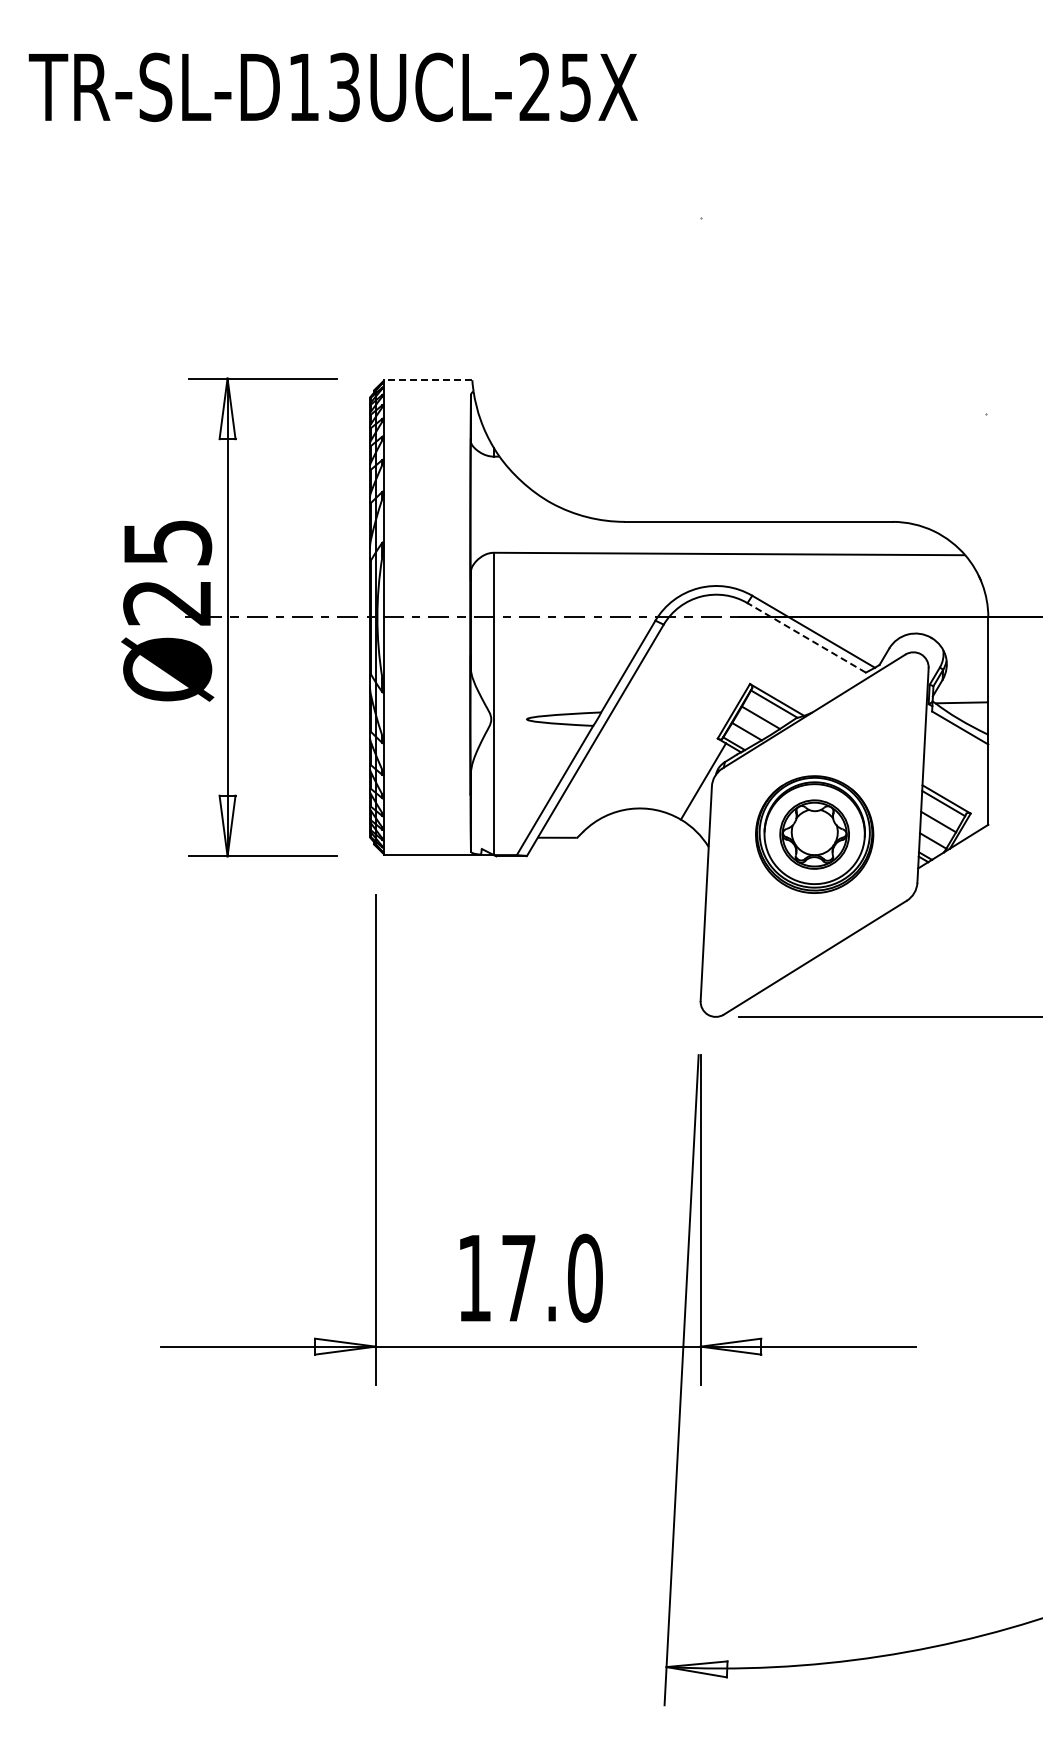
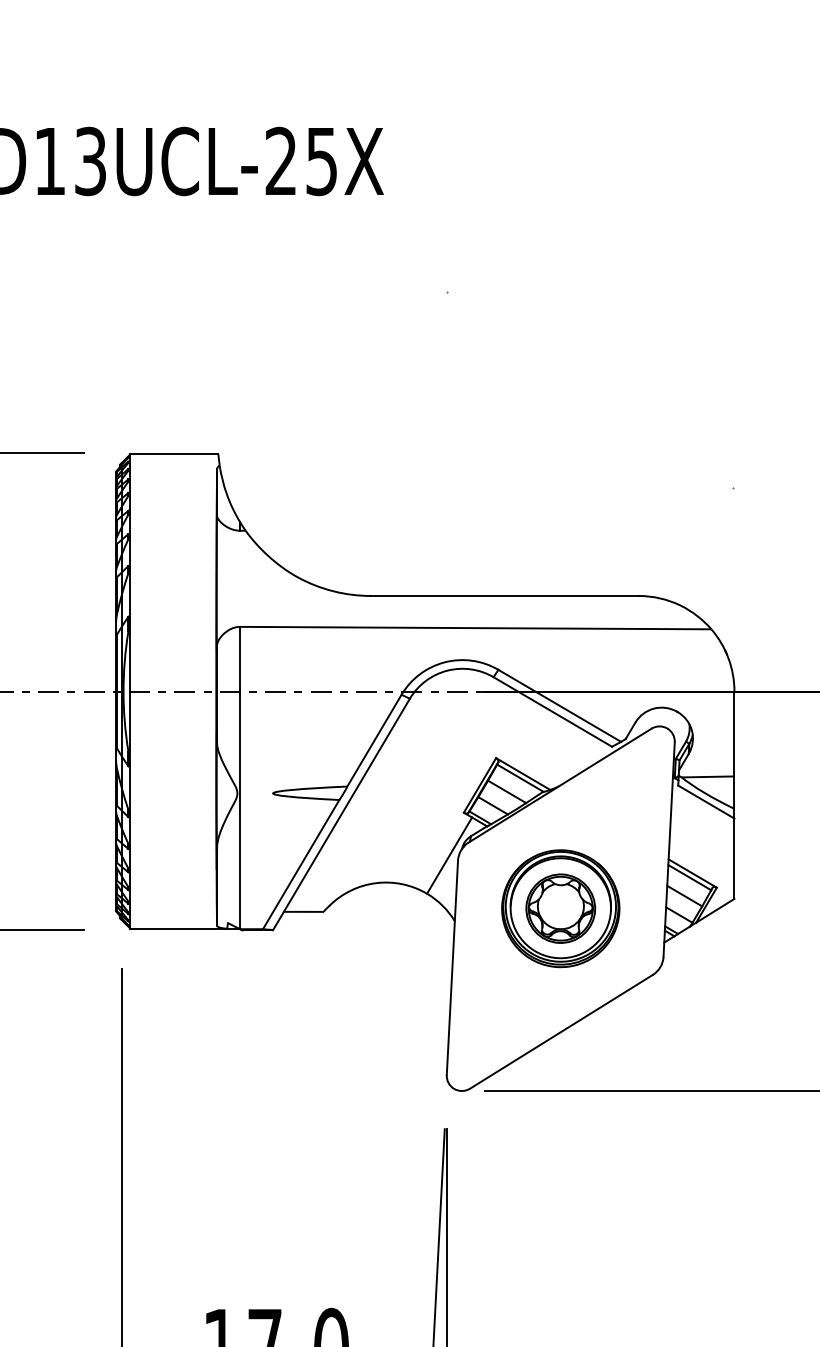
line: (427, 380) -> (173, 454), dashed -> solid
line: (806, 637) -> (552, 711), dashed -> solid

